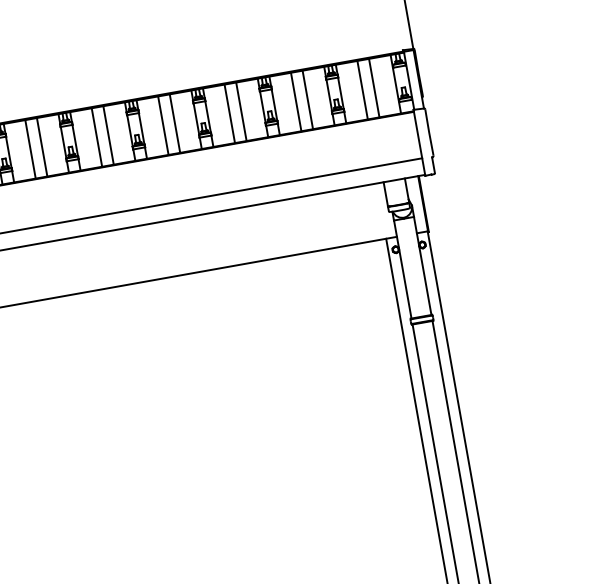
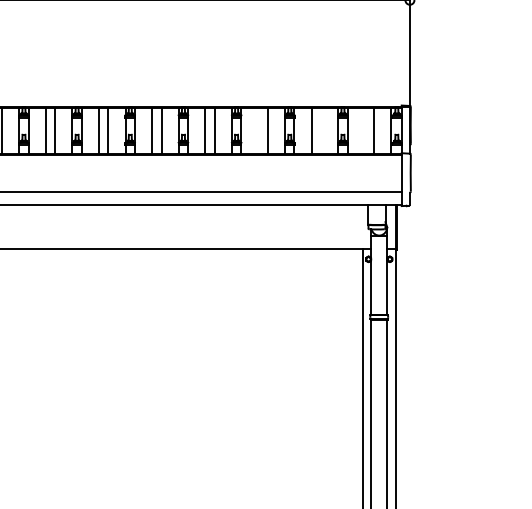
line: (362, 89) -> (364, 130), removed
line: (308, 99) -> (321, 130), removed
line: (229, 113) -> (258, 130), removed

